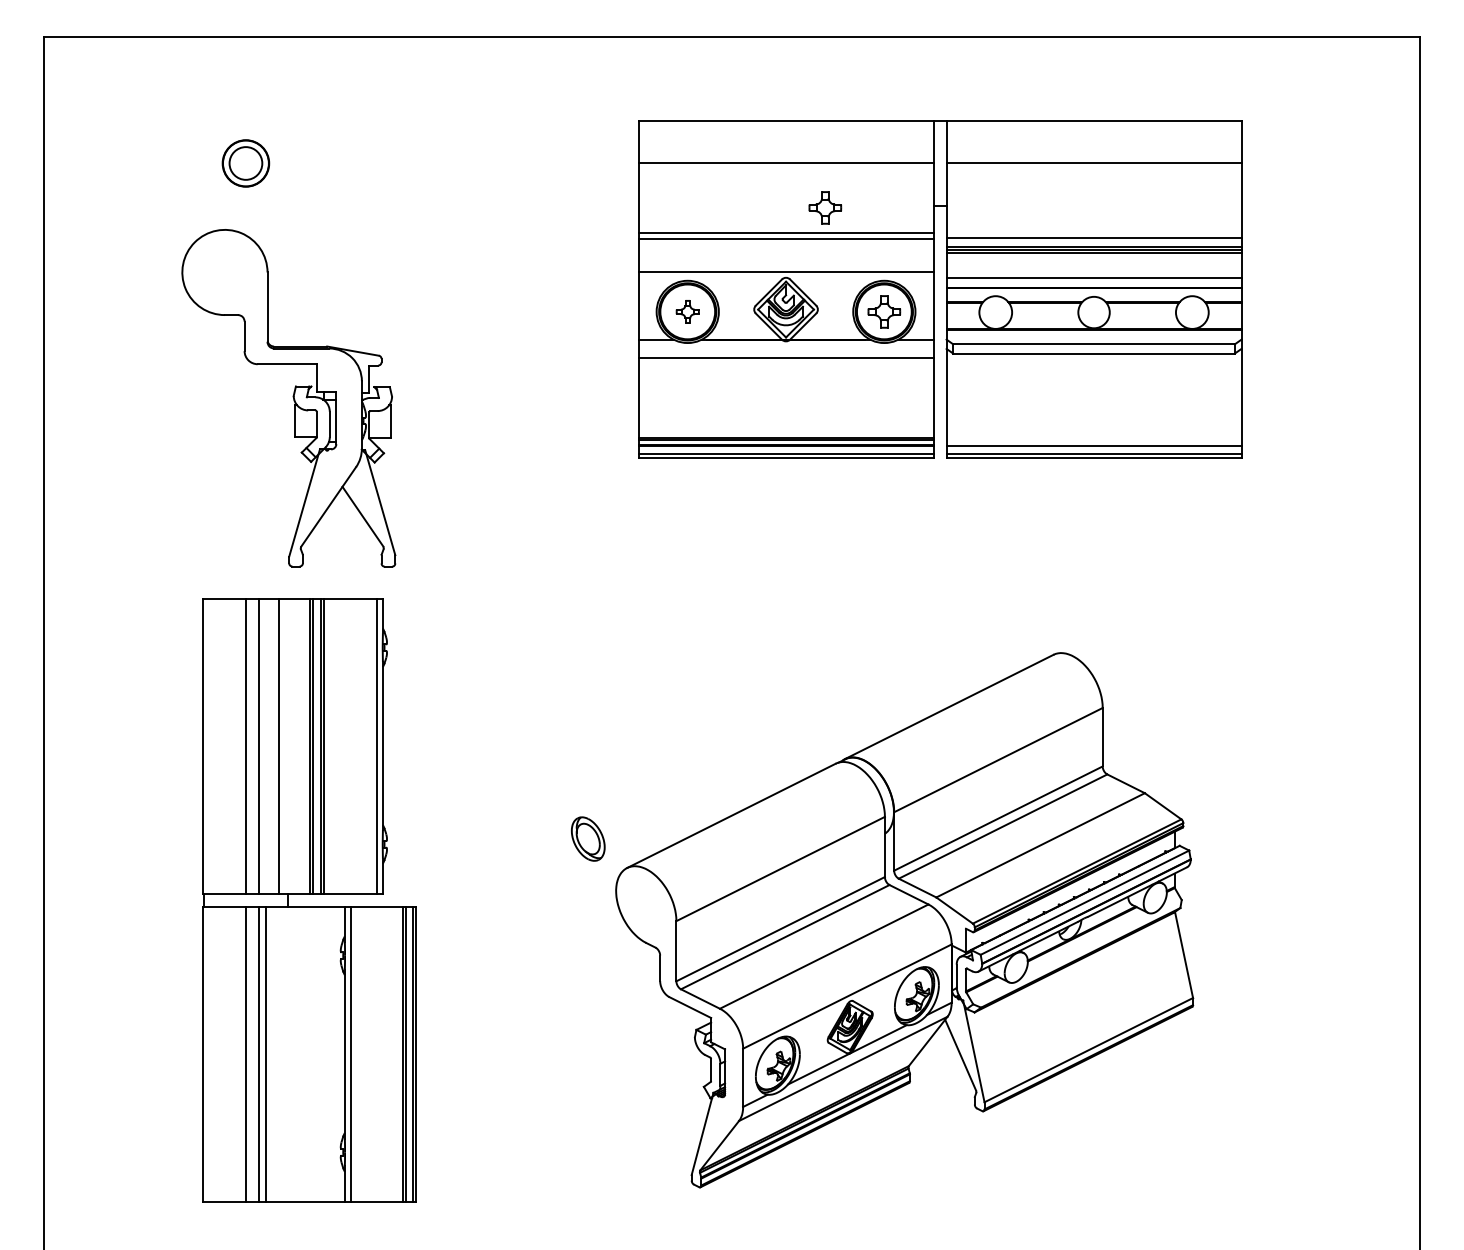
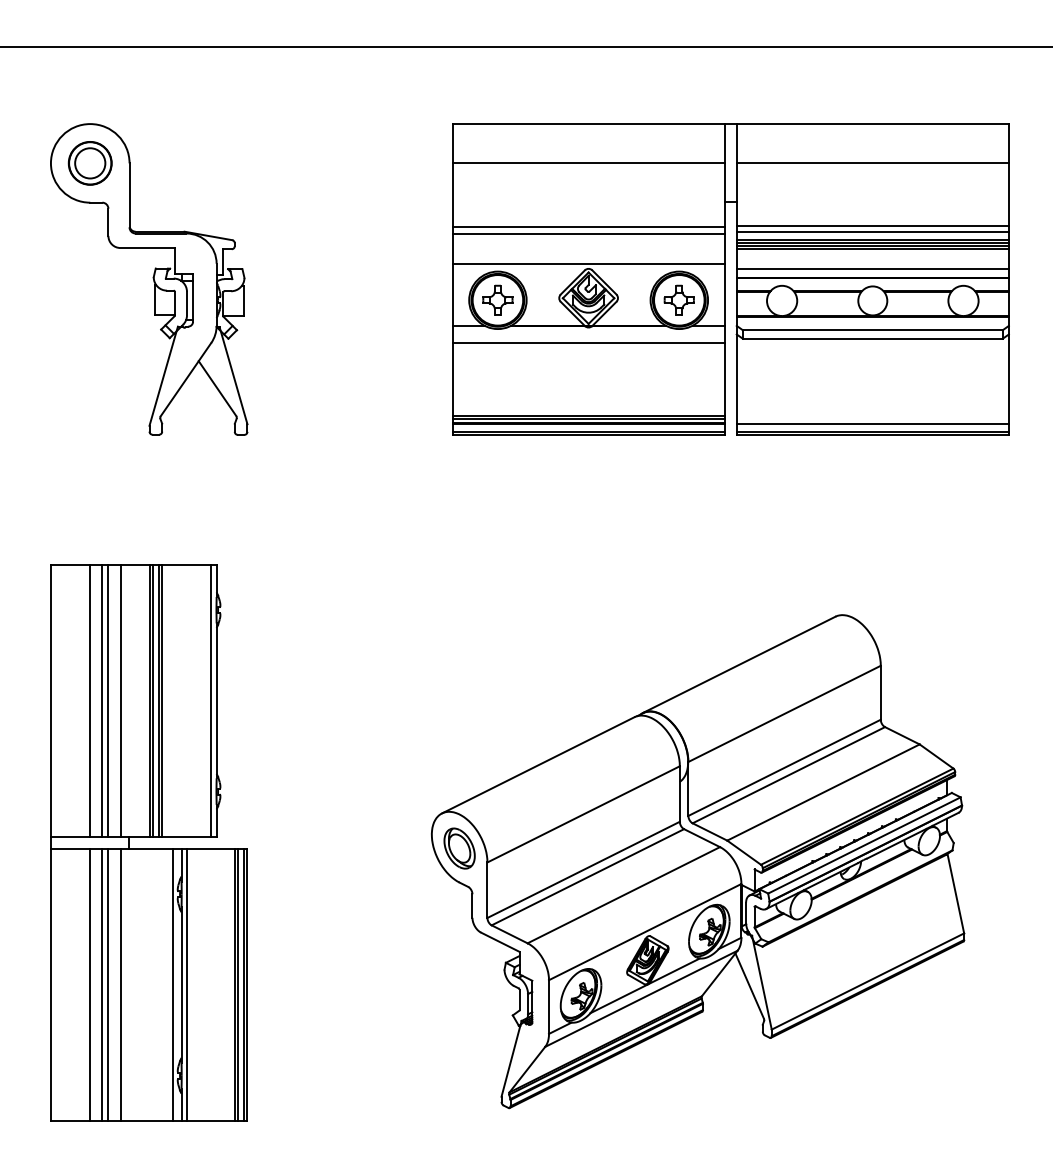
part: (825, 207) -> (625, 203), removed
line: (1093, 230) -> (872, 225), added
line: (1093, 256) -> (872, 249), added
part: (687, 311) -> (497, 299), size x1.43
part: (288, 398) -> (148, 279), moved
line: (265, 745) -> (108, 700), added
part: (588, 838) -> (459, 848), moved
line: (278, 1053) -> (120, 984), added
line: (335, 1053) -> (172, 984), added

